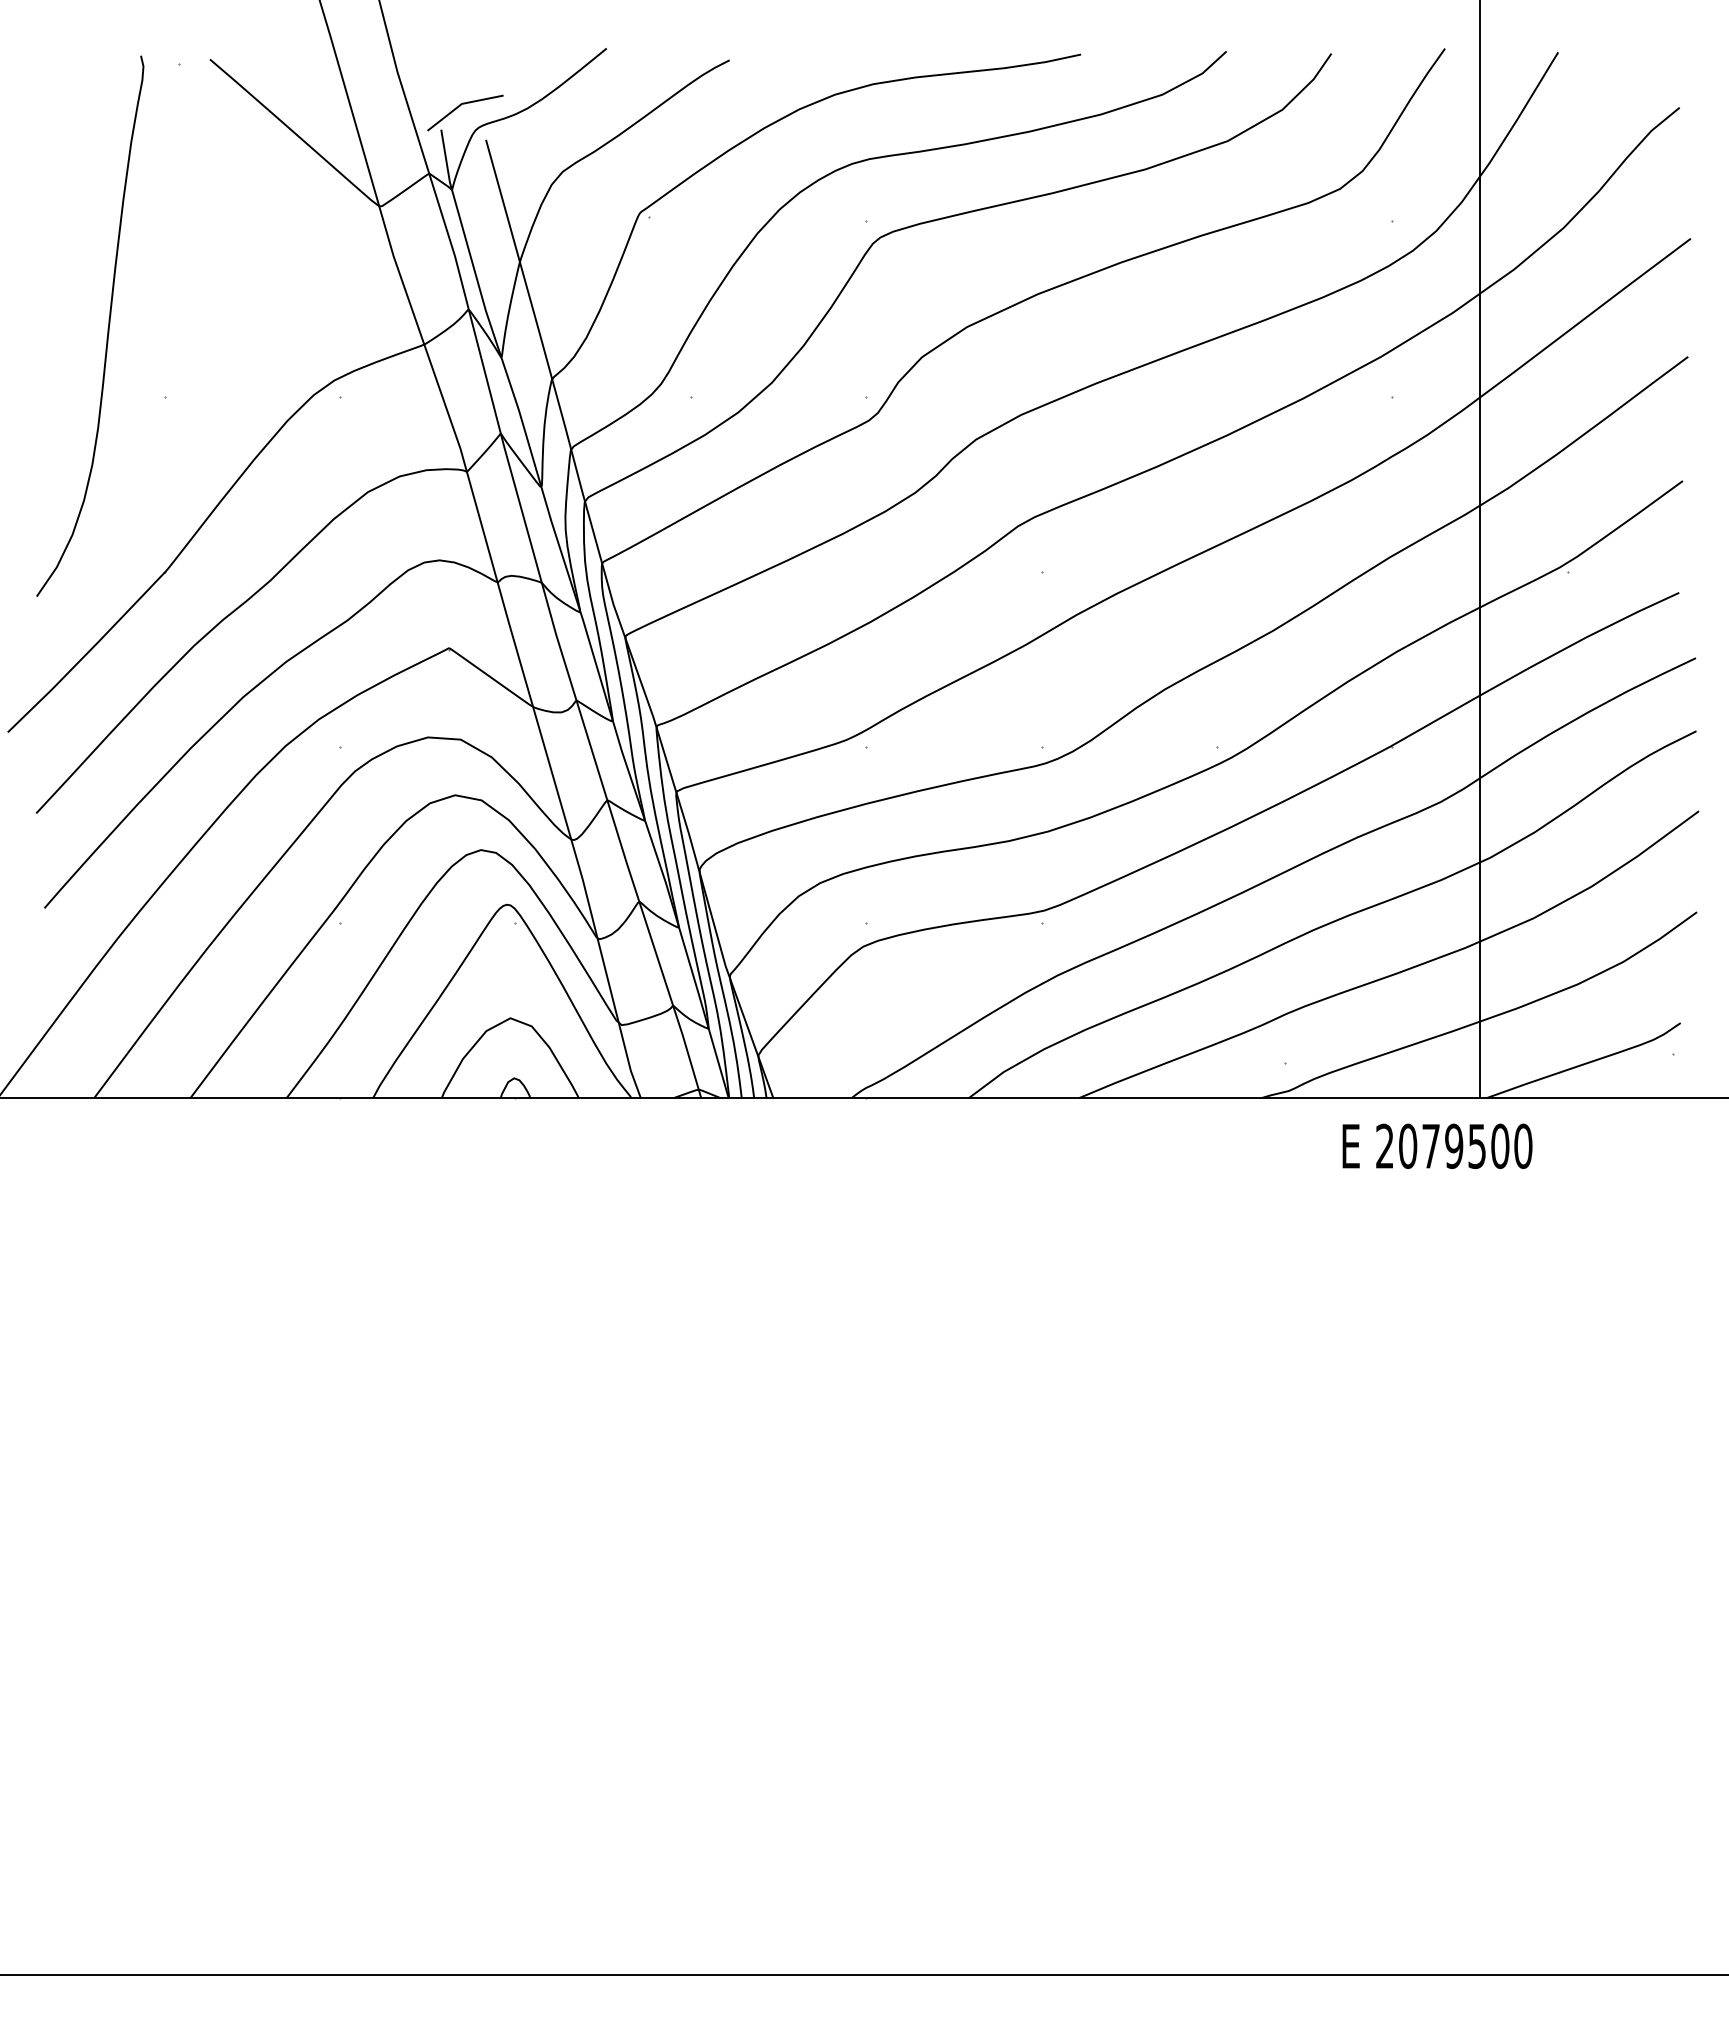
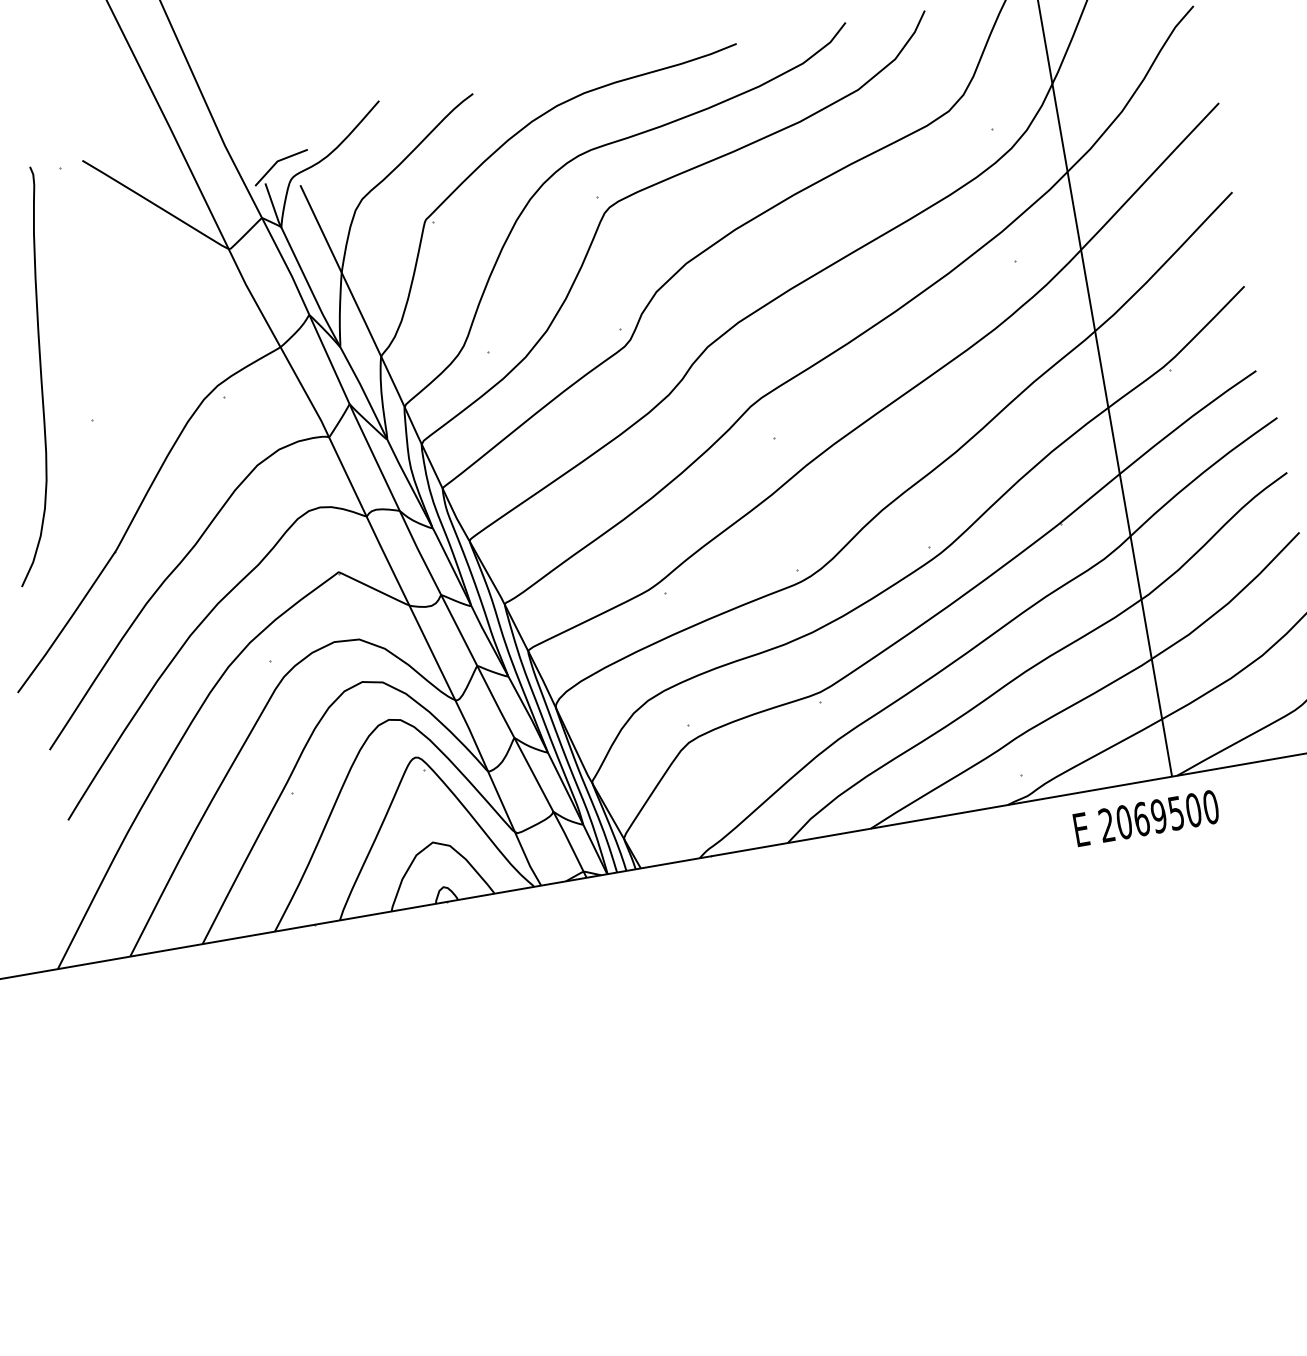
text: (1431, 1146) -> (1141, 819), 2079500 -> 2069500

